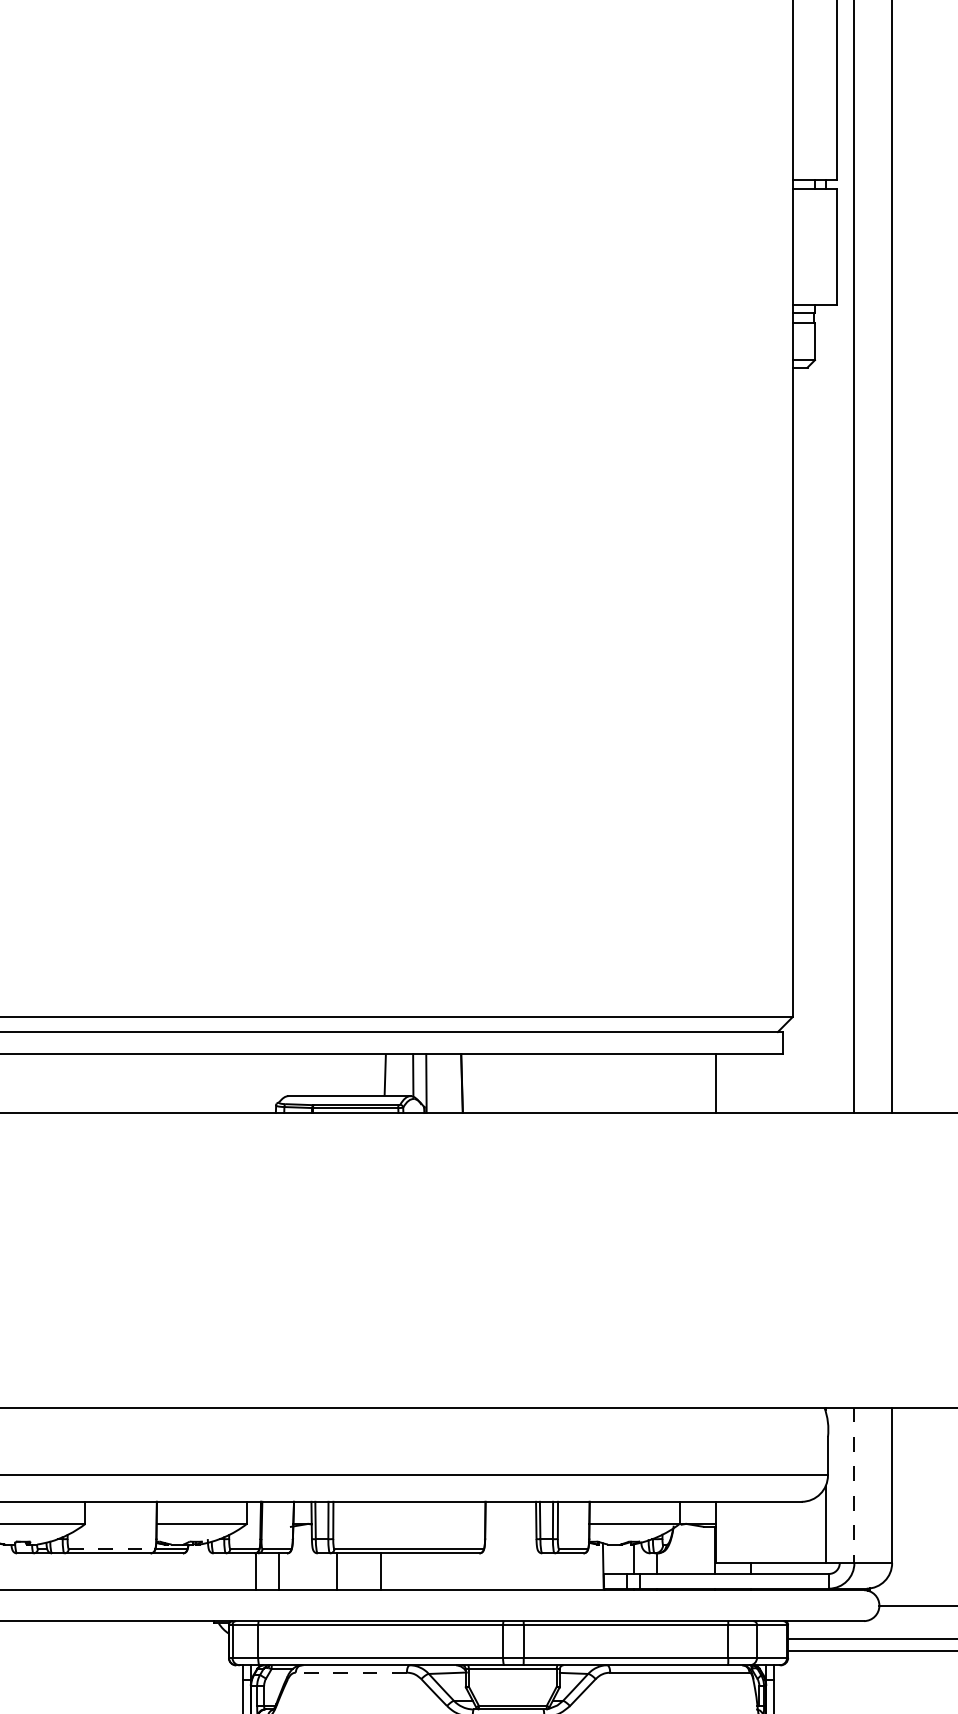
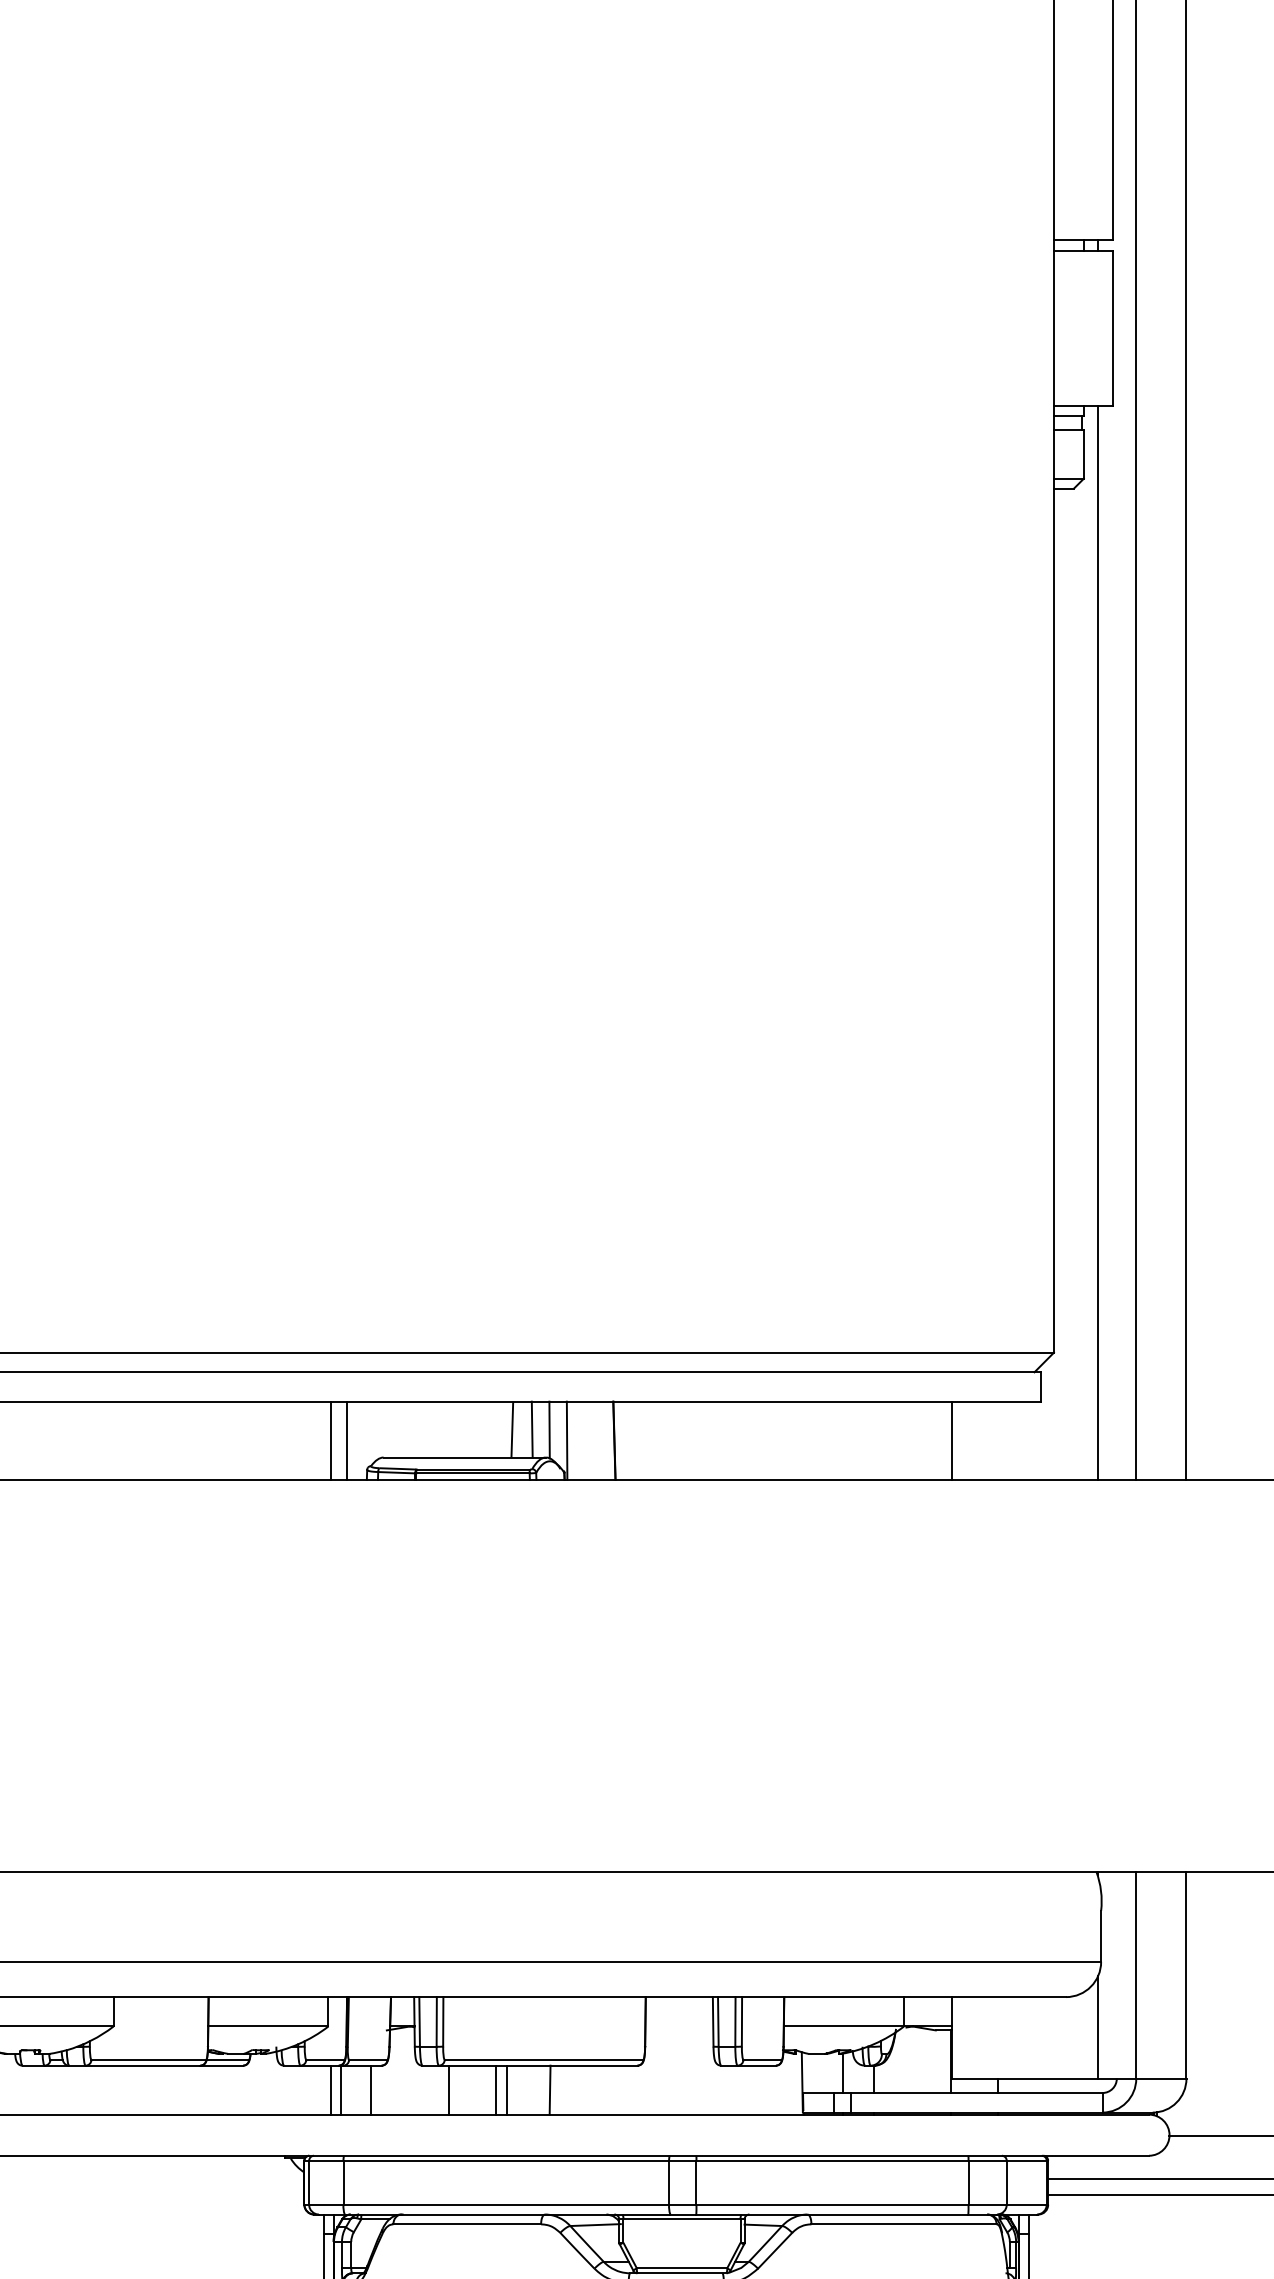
line: (826, 708) -> (1098, 942), added
line: (399, 1075) -> (531, 1429), added
line: (249, 1083) -> (331, 1440), added
line: (261, 1083) -> (347, 1440), added
line: (854, 1485) -> (1136, 1975), dashed -> solid
line: (112, 1548) -> (149, 2059), dashed -> solid
line: (249, 1571) -> (331, 2089), added
line: (372, 1571) -> (495, 2089), added
line: (413, 1571) -> (549, 2089), added
line: (351, 1672) -> (467, 2224), dashed -> solid

